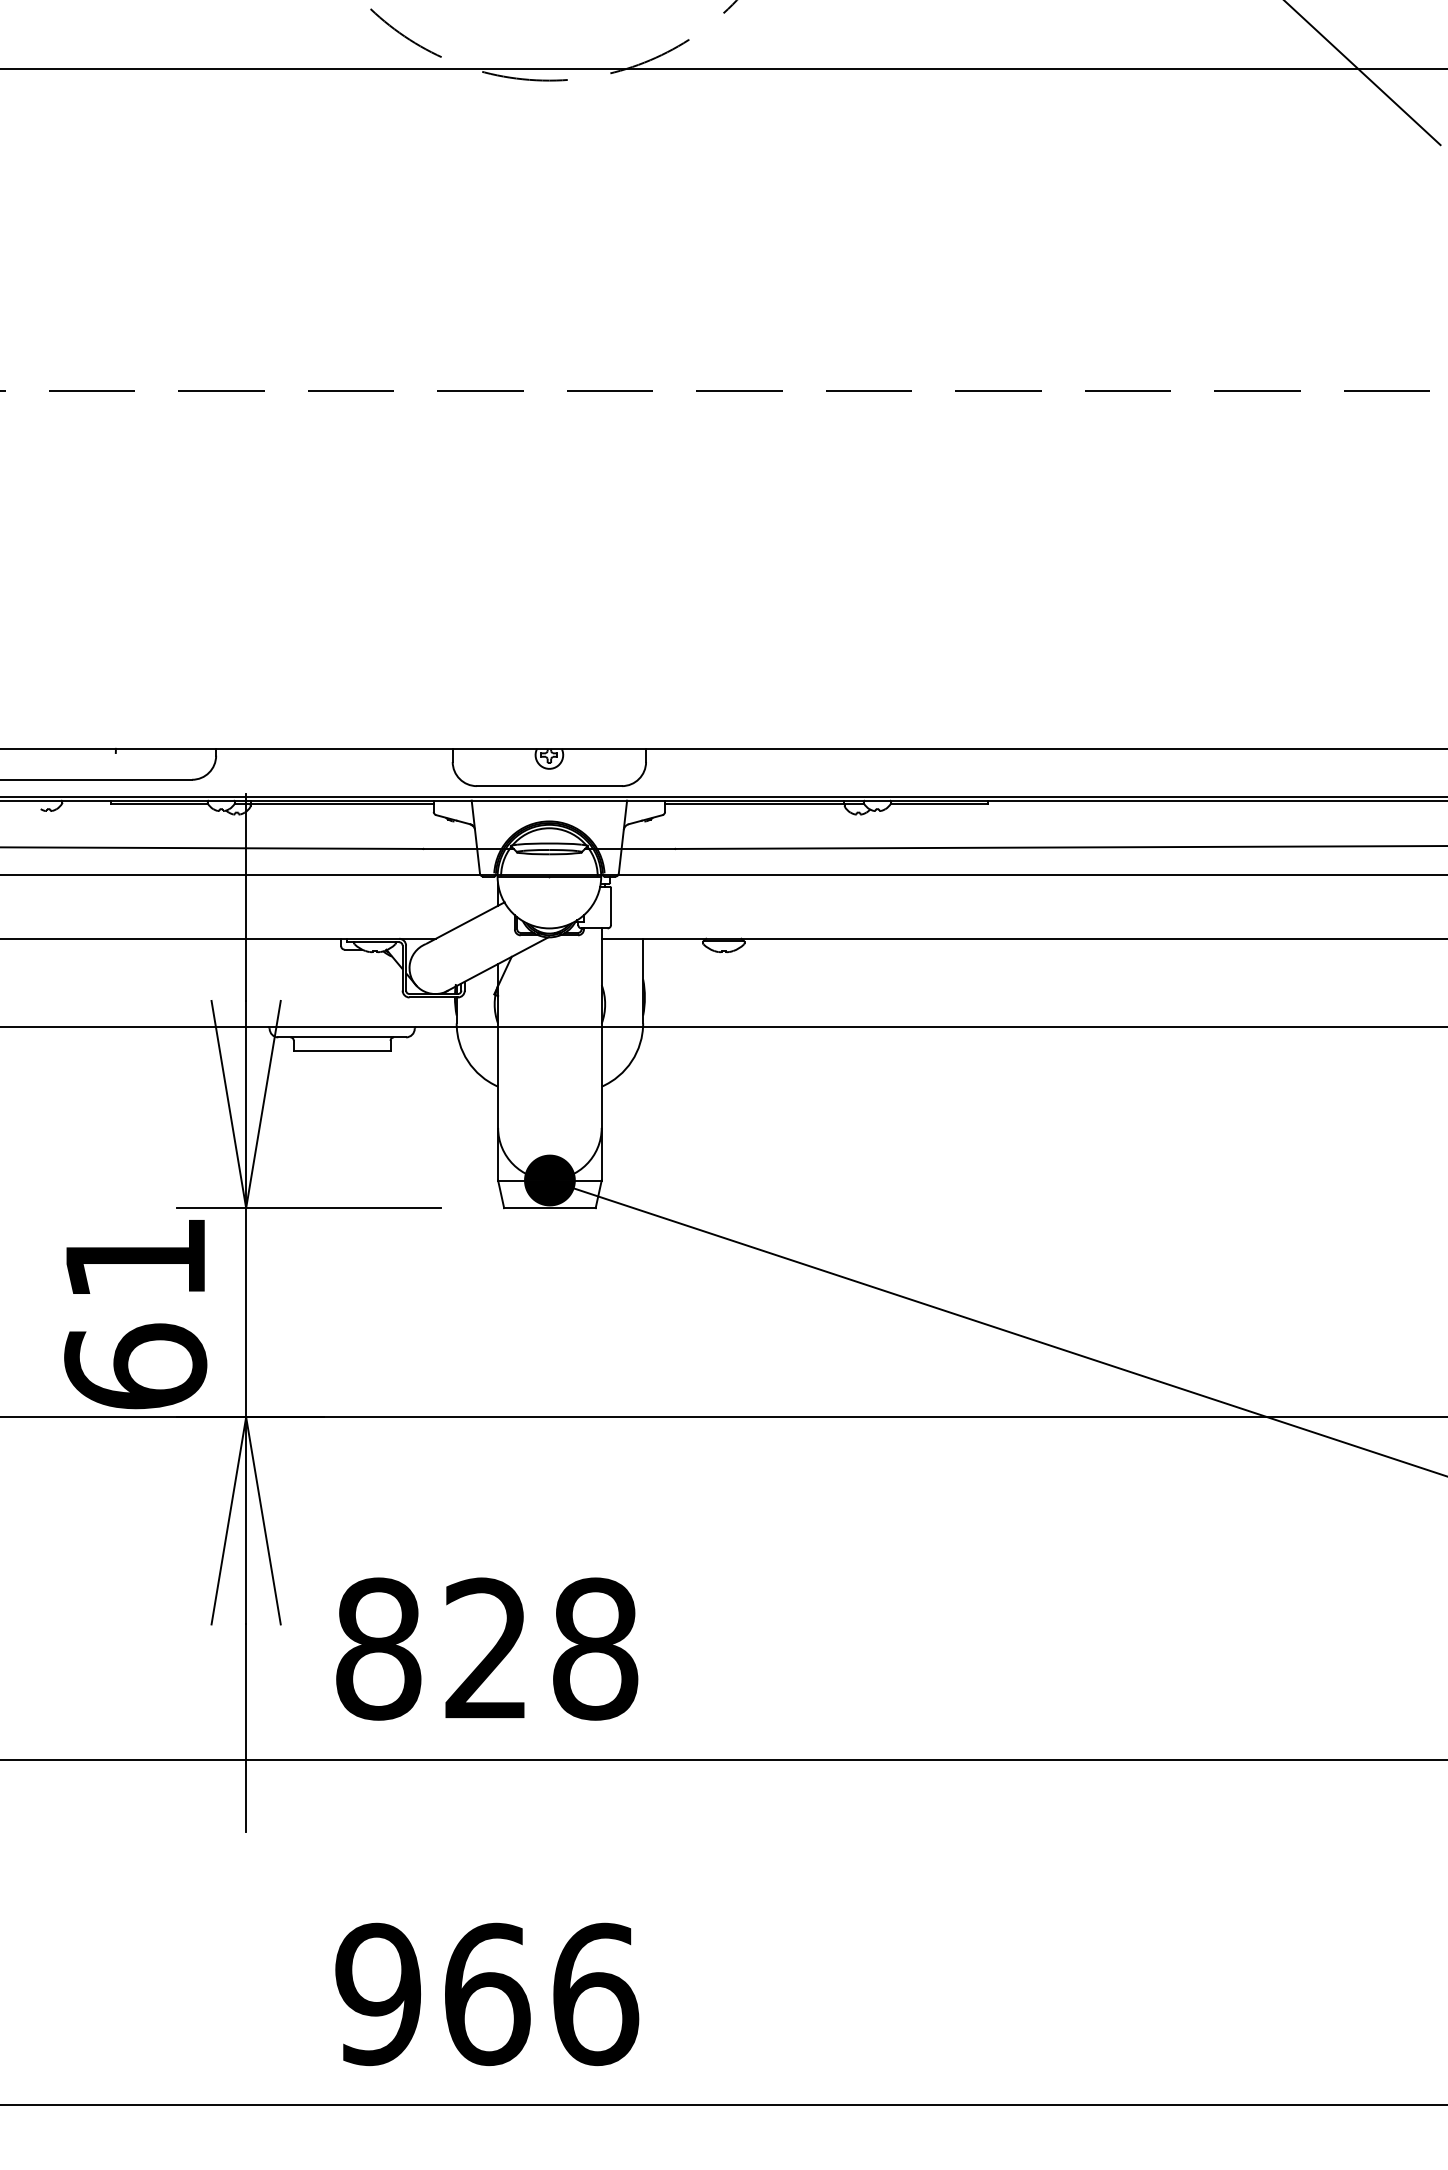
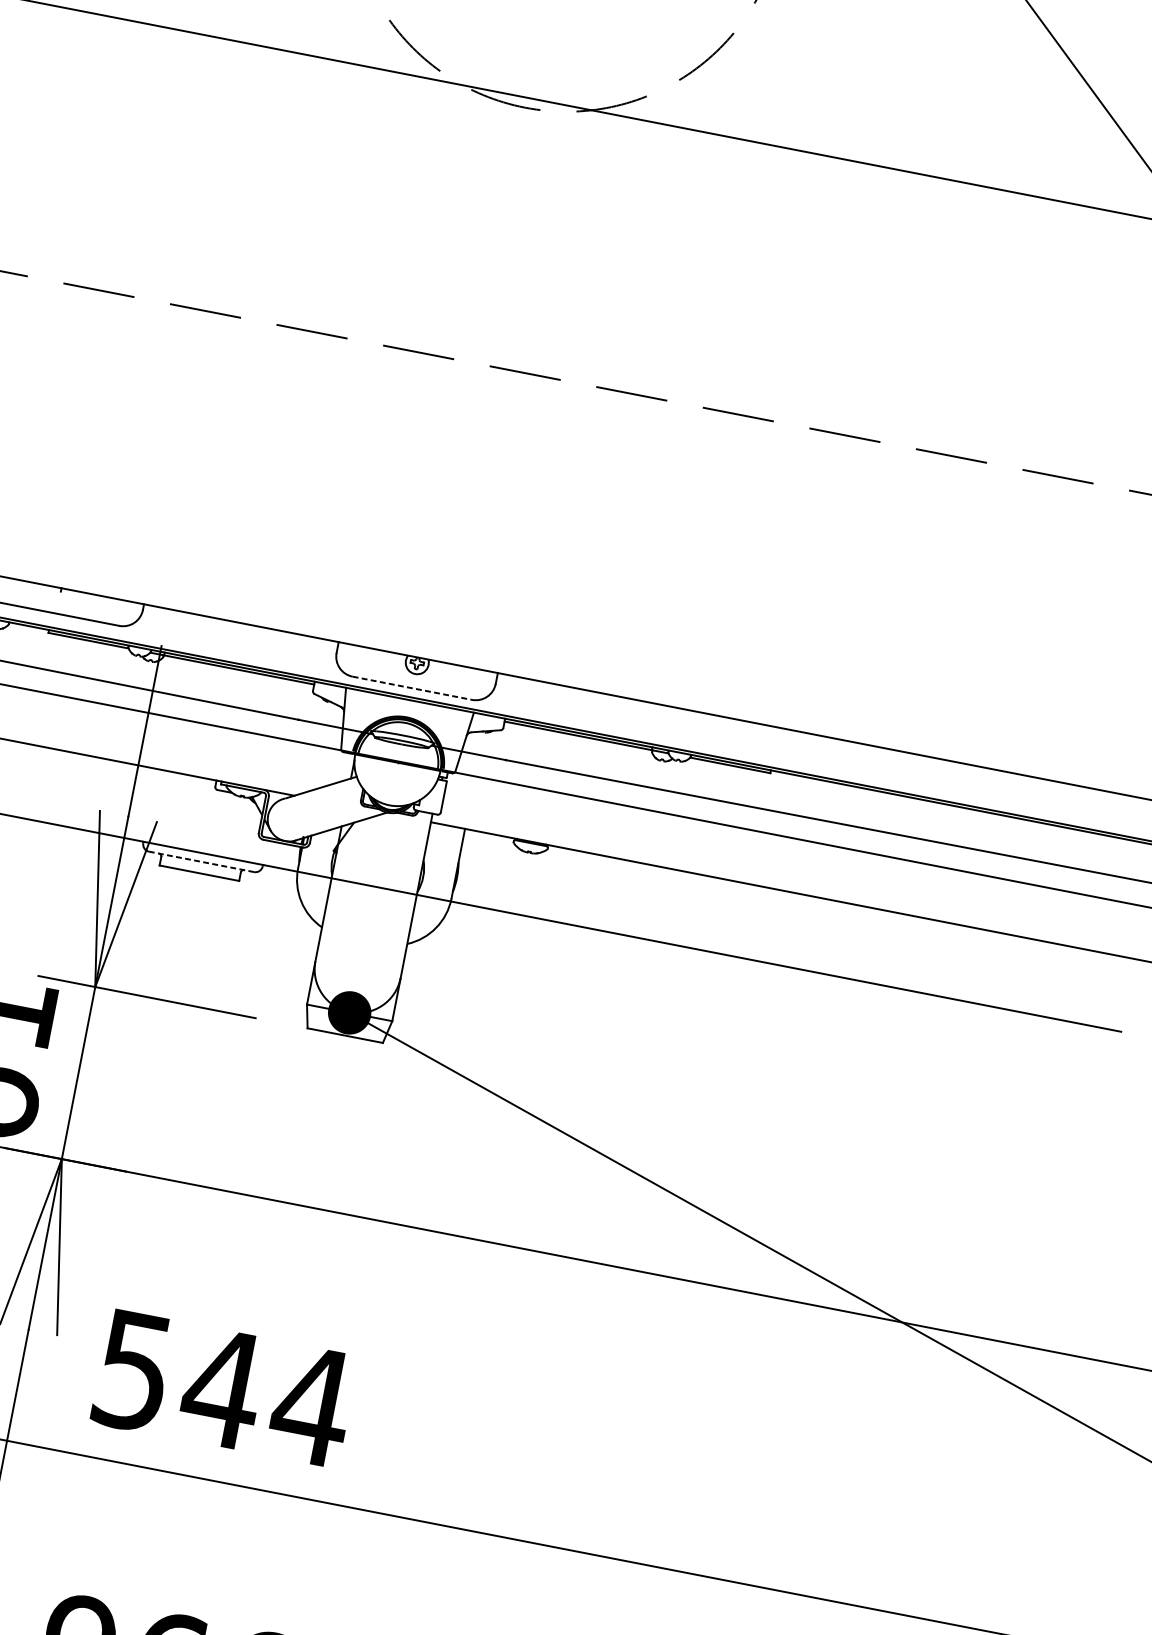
line: (549, 786) -> (412, 688), solid -> dashed
line: (342, 1037) -> (201, 862), solid -> dashed
text: (488, 1648) -> (224, 1388), 828 -> 544

